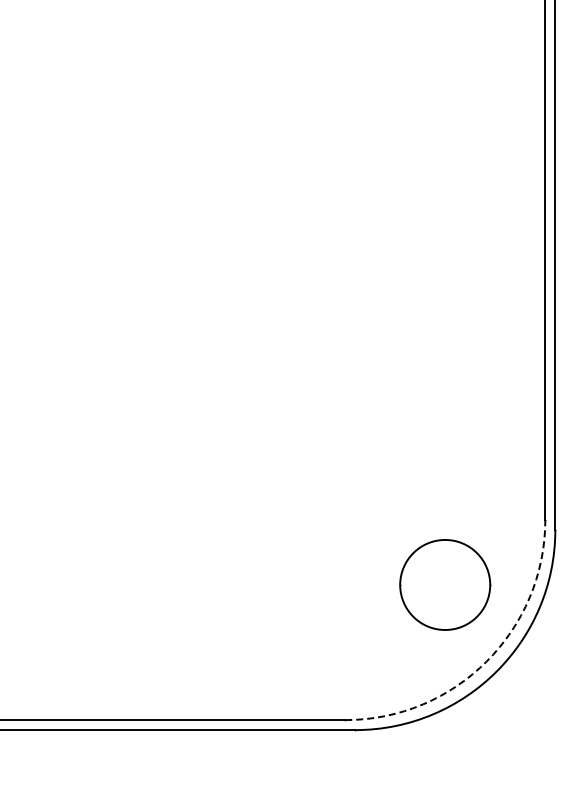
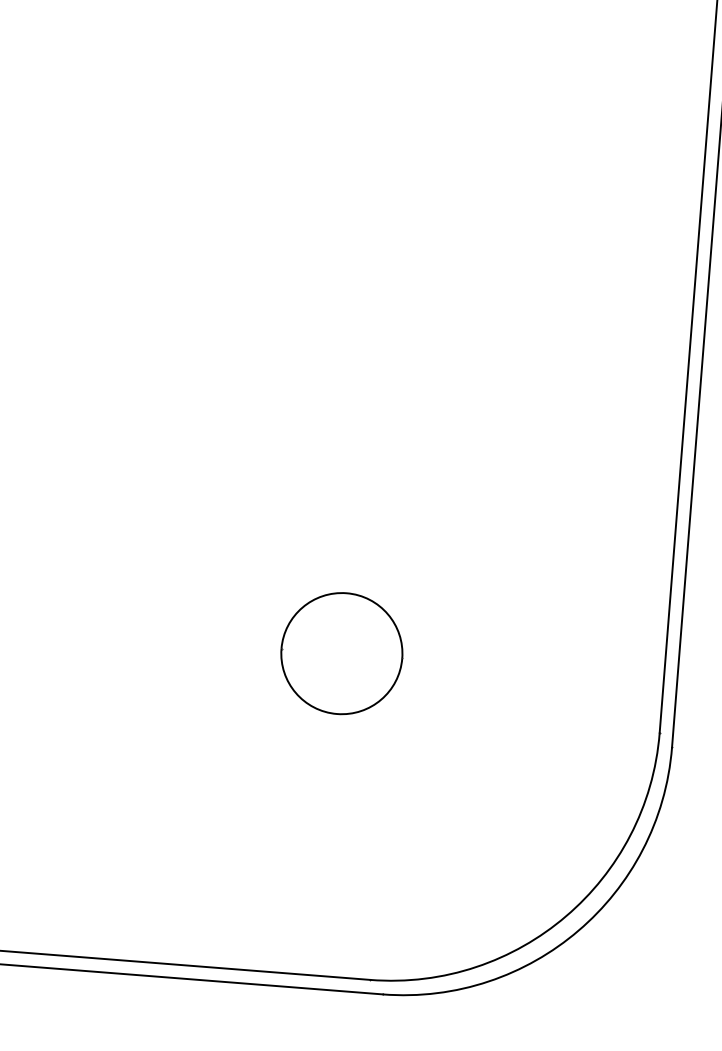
part: (445, 584) -> (342, 653), moved
arc: (486, 661) -> (565, 916), dashed -> solid

